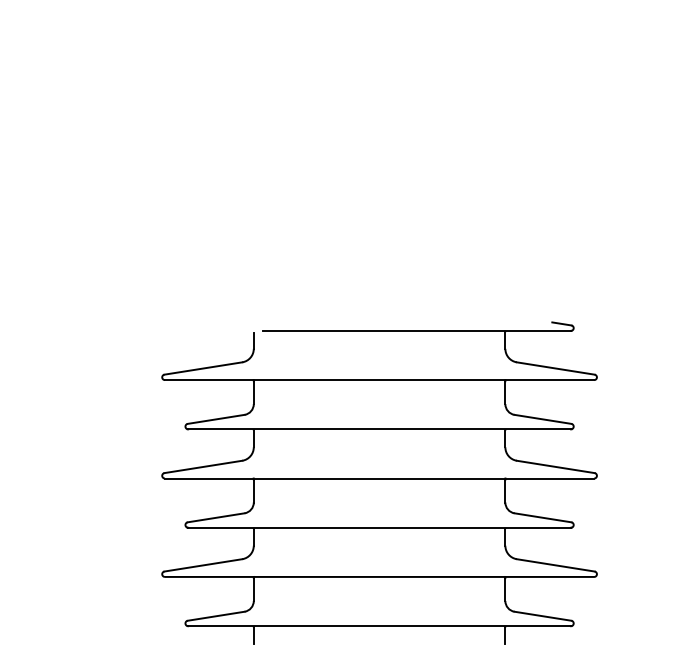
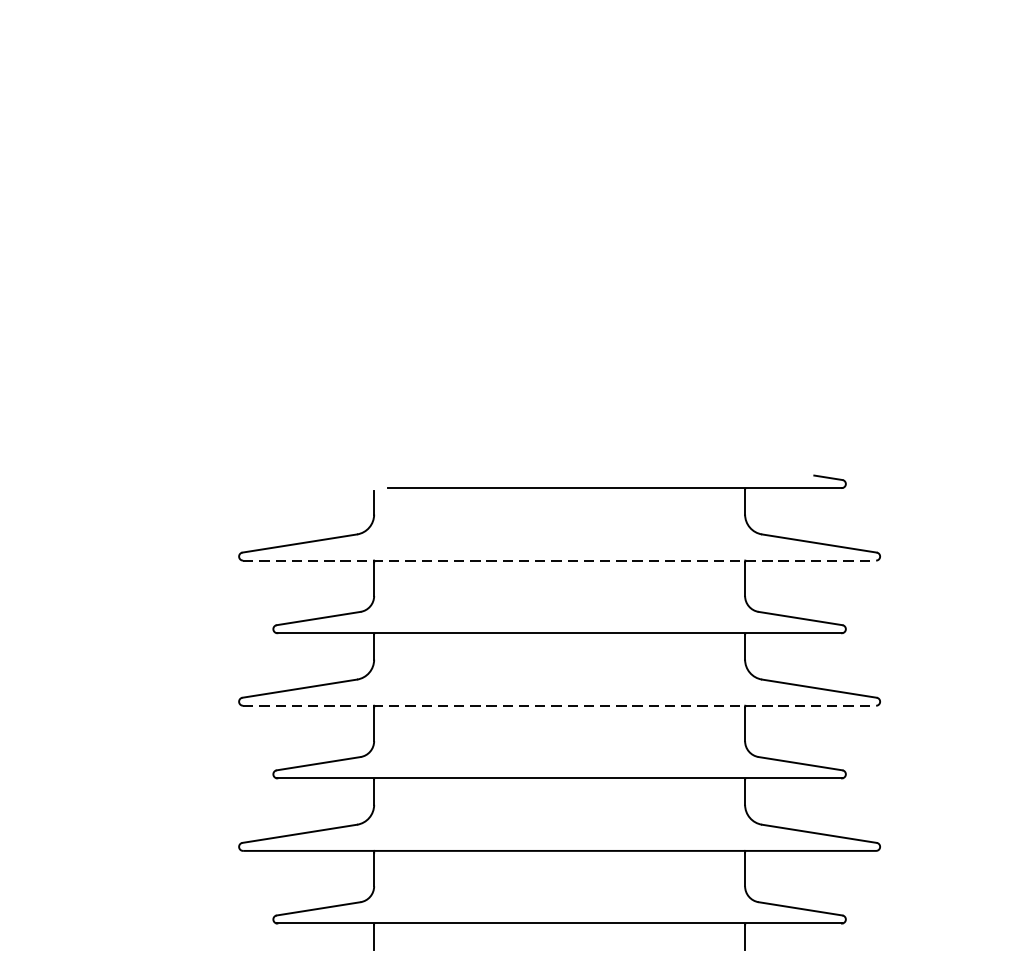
line: (379, 380) -> (559, 561), solid -> dashed
line: (379, 478) -> (559, 705), solid -> dashed

